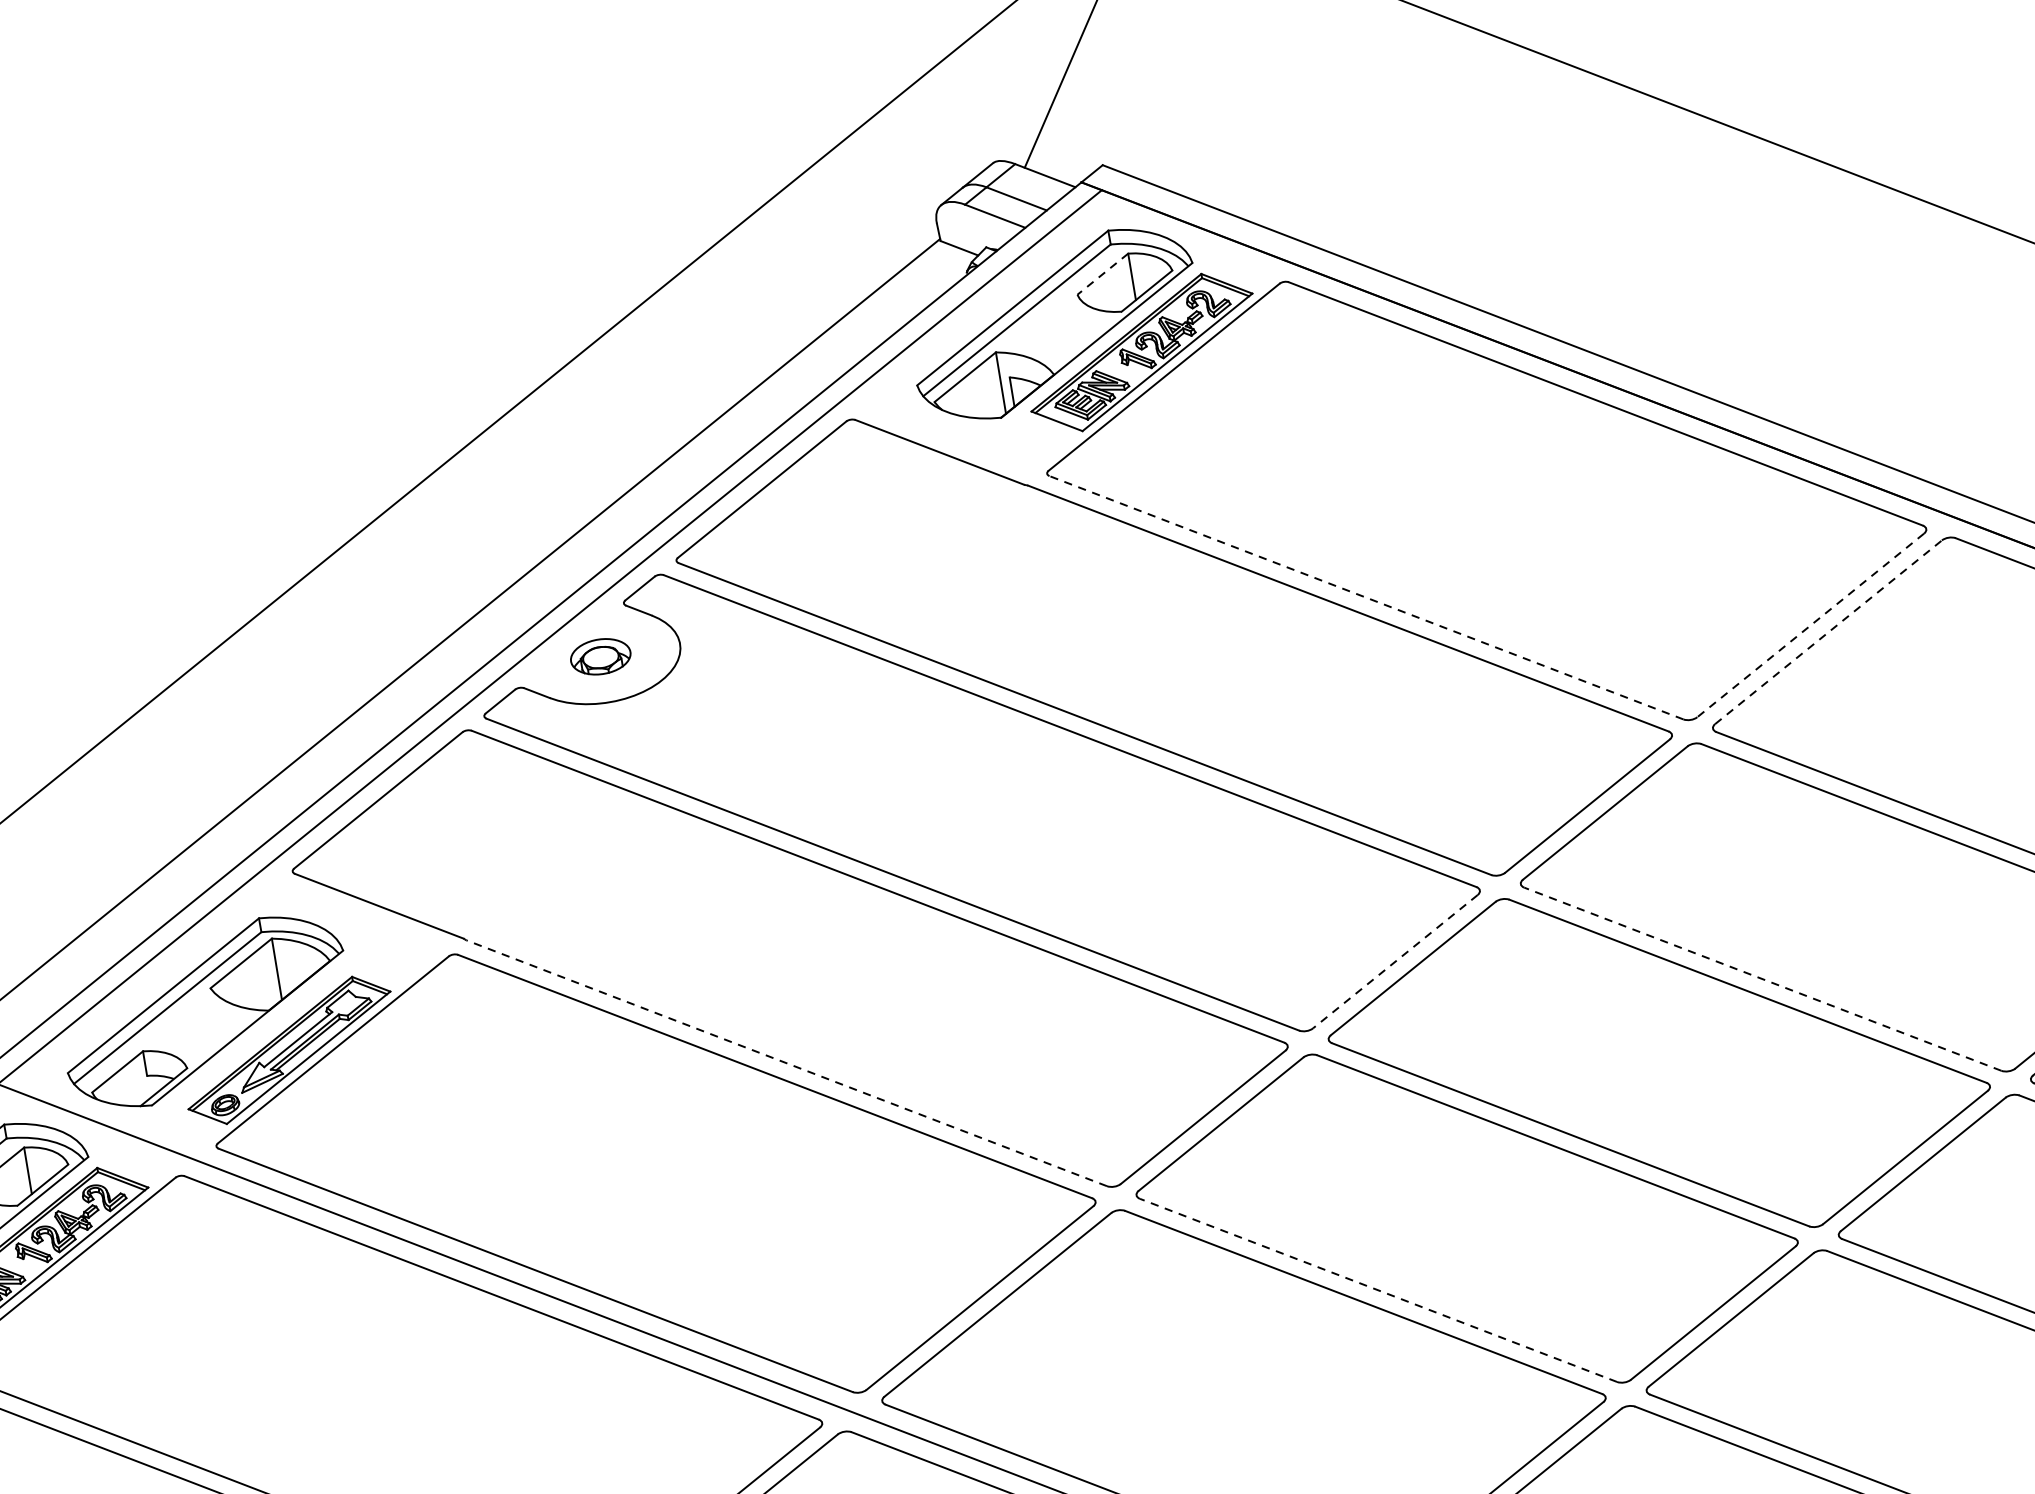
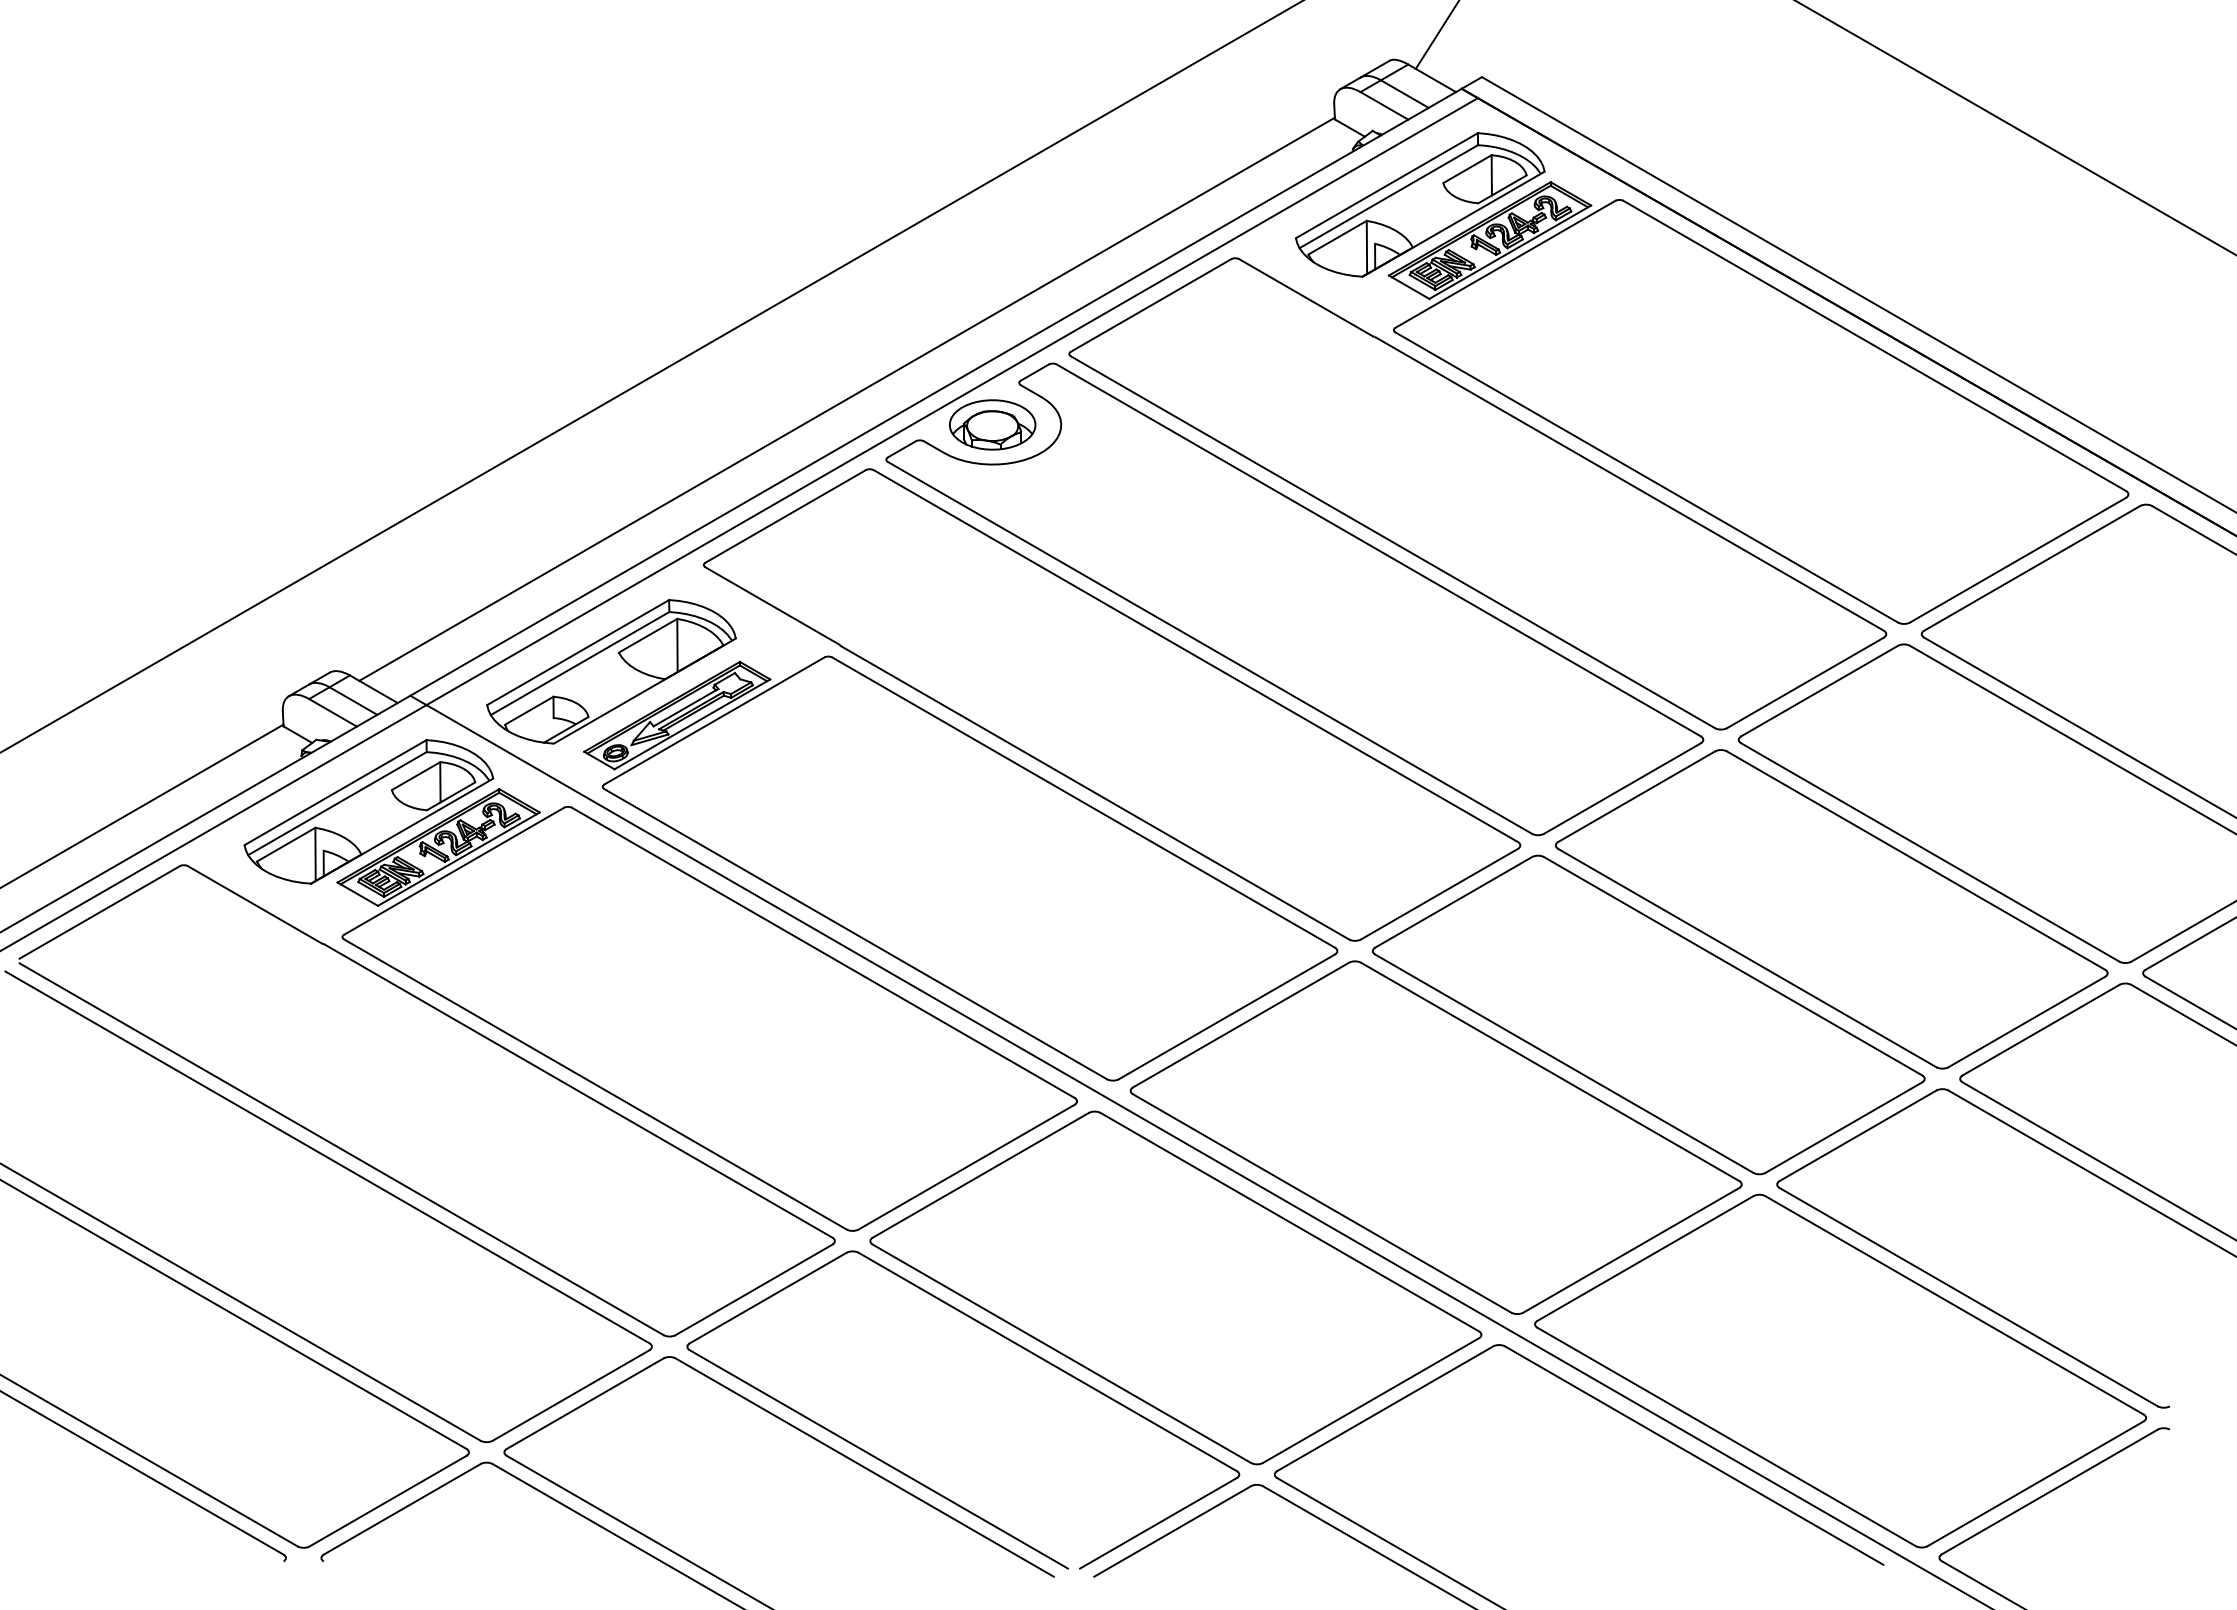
line: (1102, 274) -> (1467, 169), dashed -> solid
line: (1366, 597) -> (1646, 477), dashed -> solid
line: (1811, 625) -> (2018, 560), dashed -> solid
line: (1828, 632) -> (2032, 568), dashed -> solid
part: (600, 656) -> (992, 424), size x1.67
line: (1395, 961) -> (1622, 788), dashed -> solid
line: (1761, 979) -> (1929, 852), dashed -> solid
line: (785, 1062) -> (1094, 792), dashed -> solid
line: (1377, 1290) -> (1563, 1063), dashed -> solid

